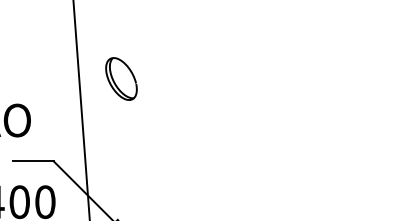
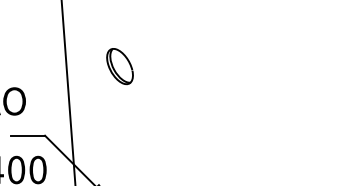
part: (120, 78) -> (119, 66), moved

